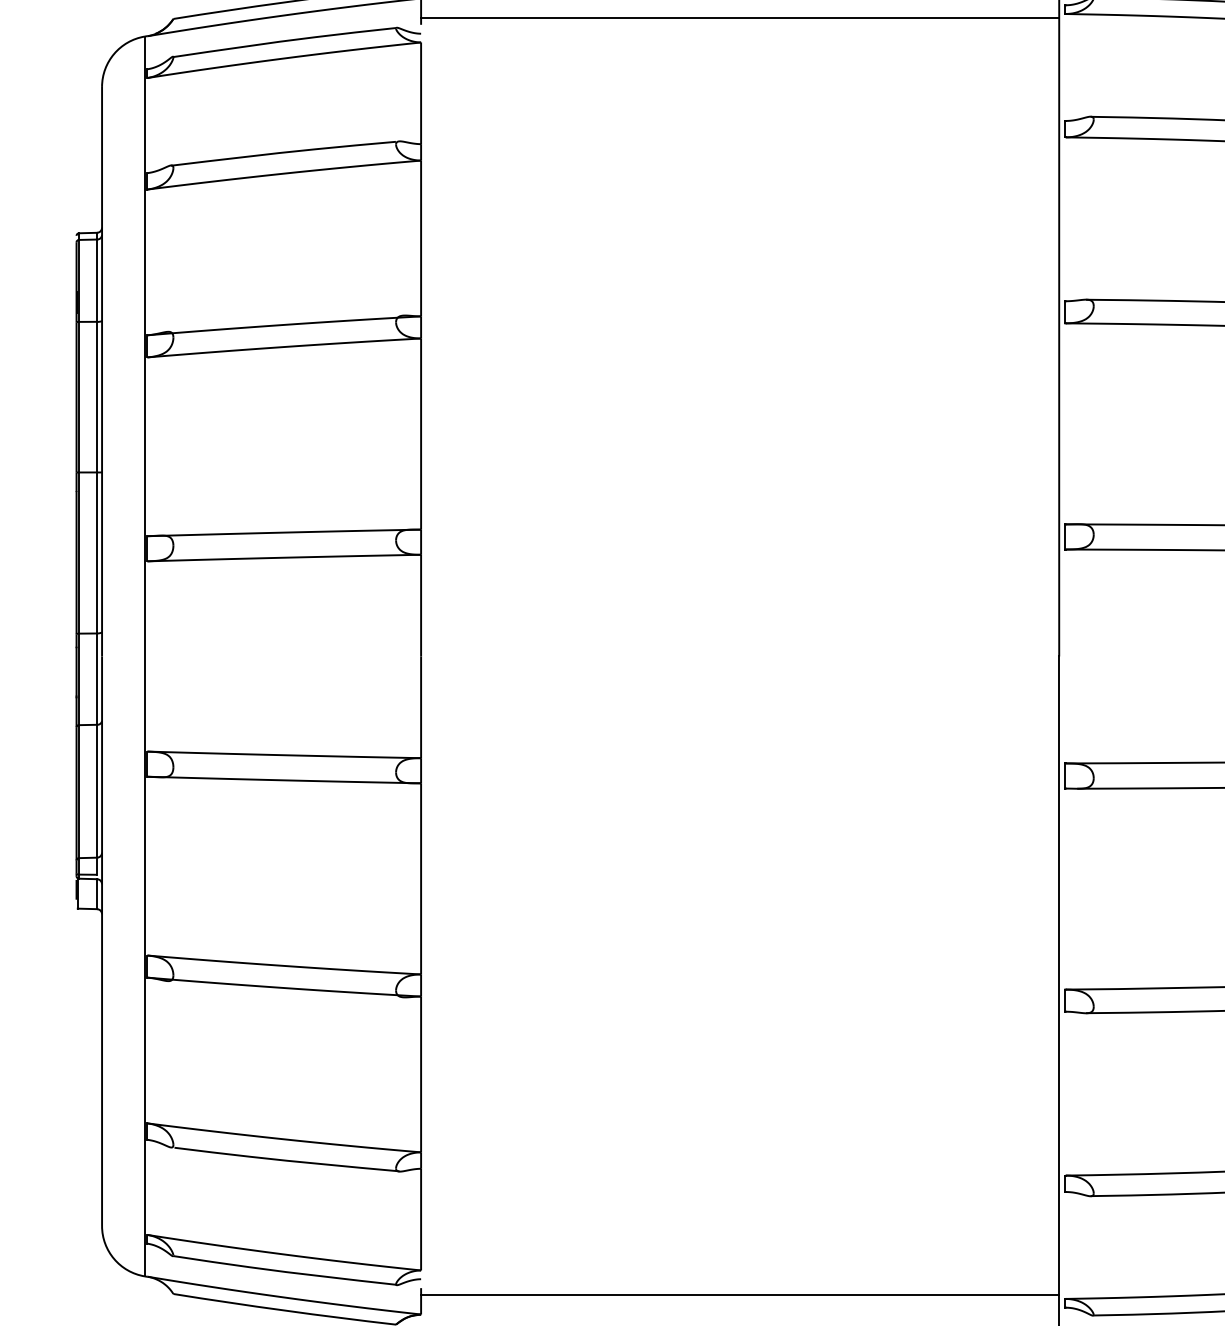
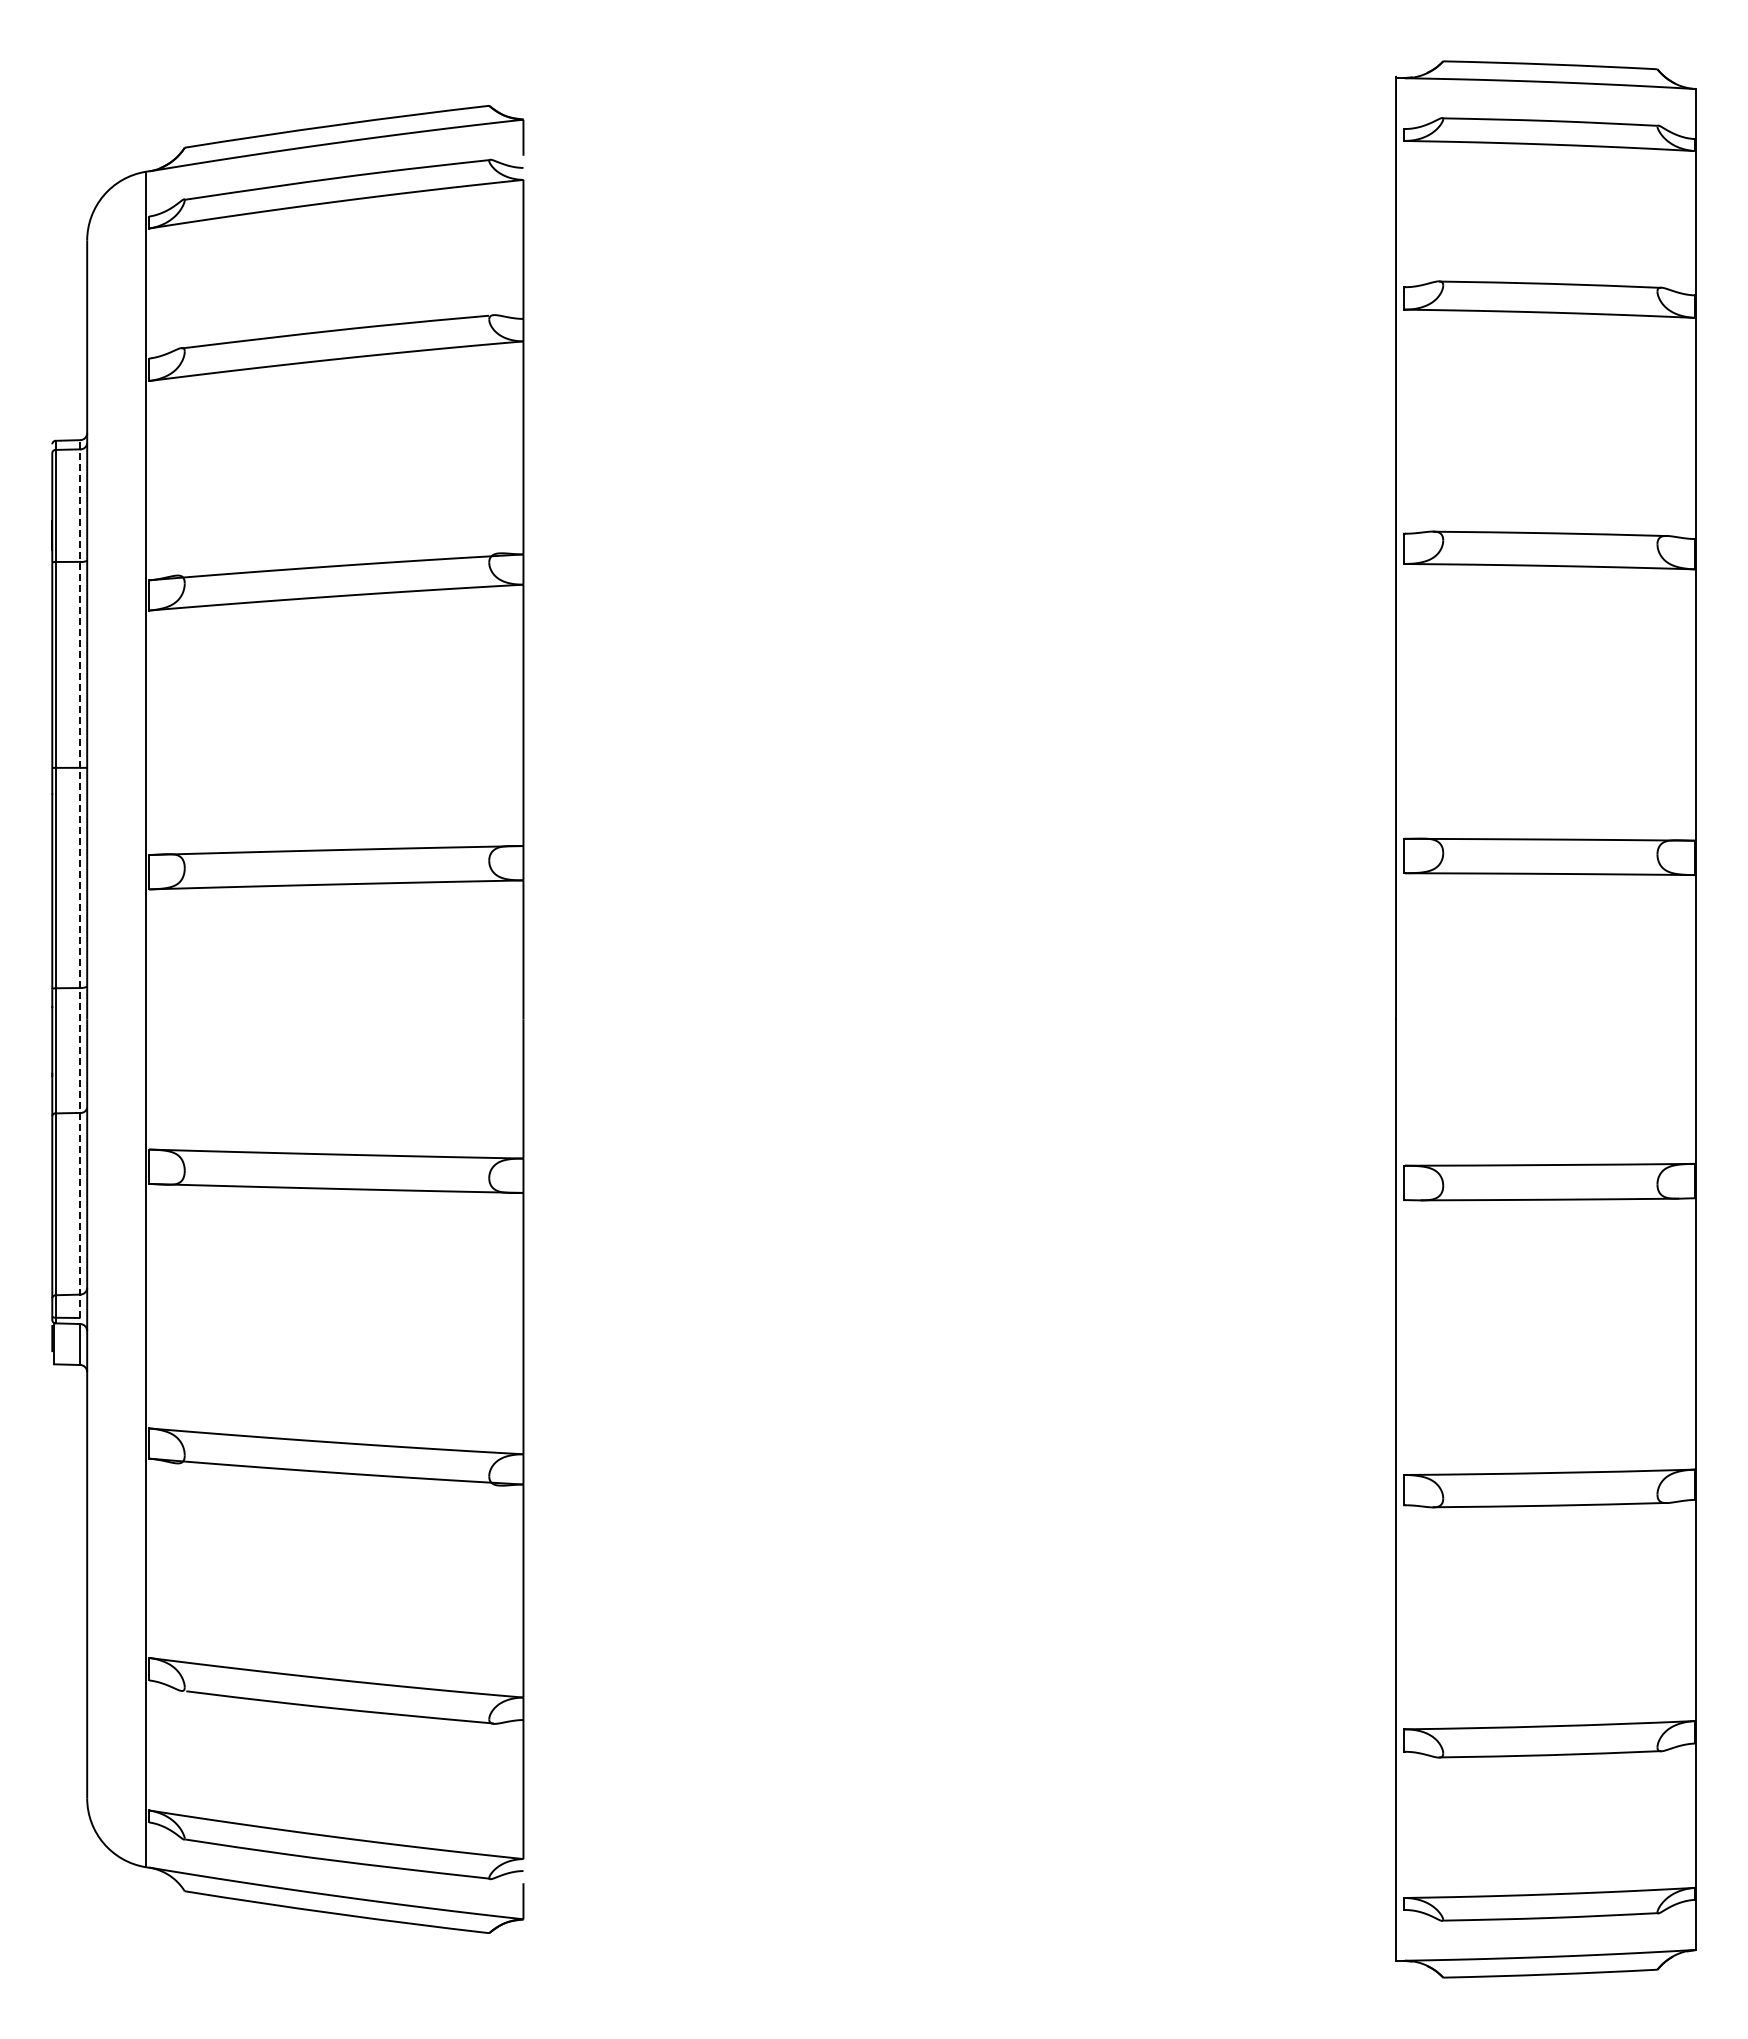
line: (739, 18) -> (959, 146), removed
line: (97, 554) -> (80, 879), solid -> dashed
line: (739, 1294) -> (959, 1892), removed

